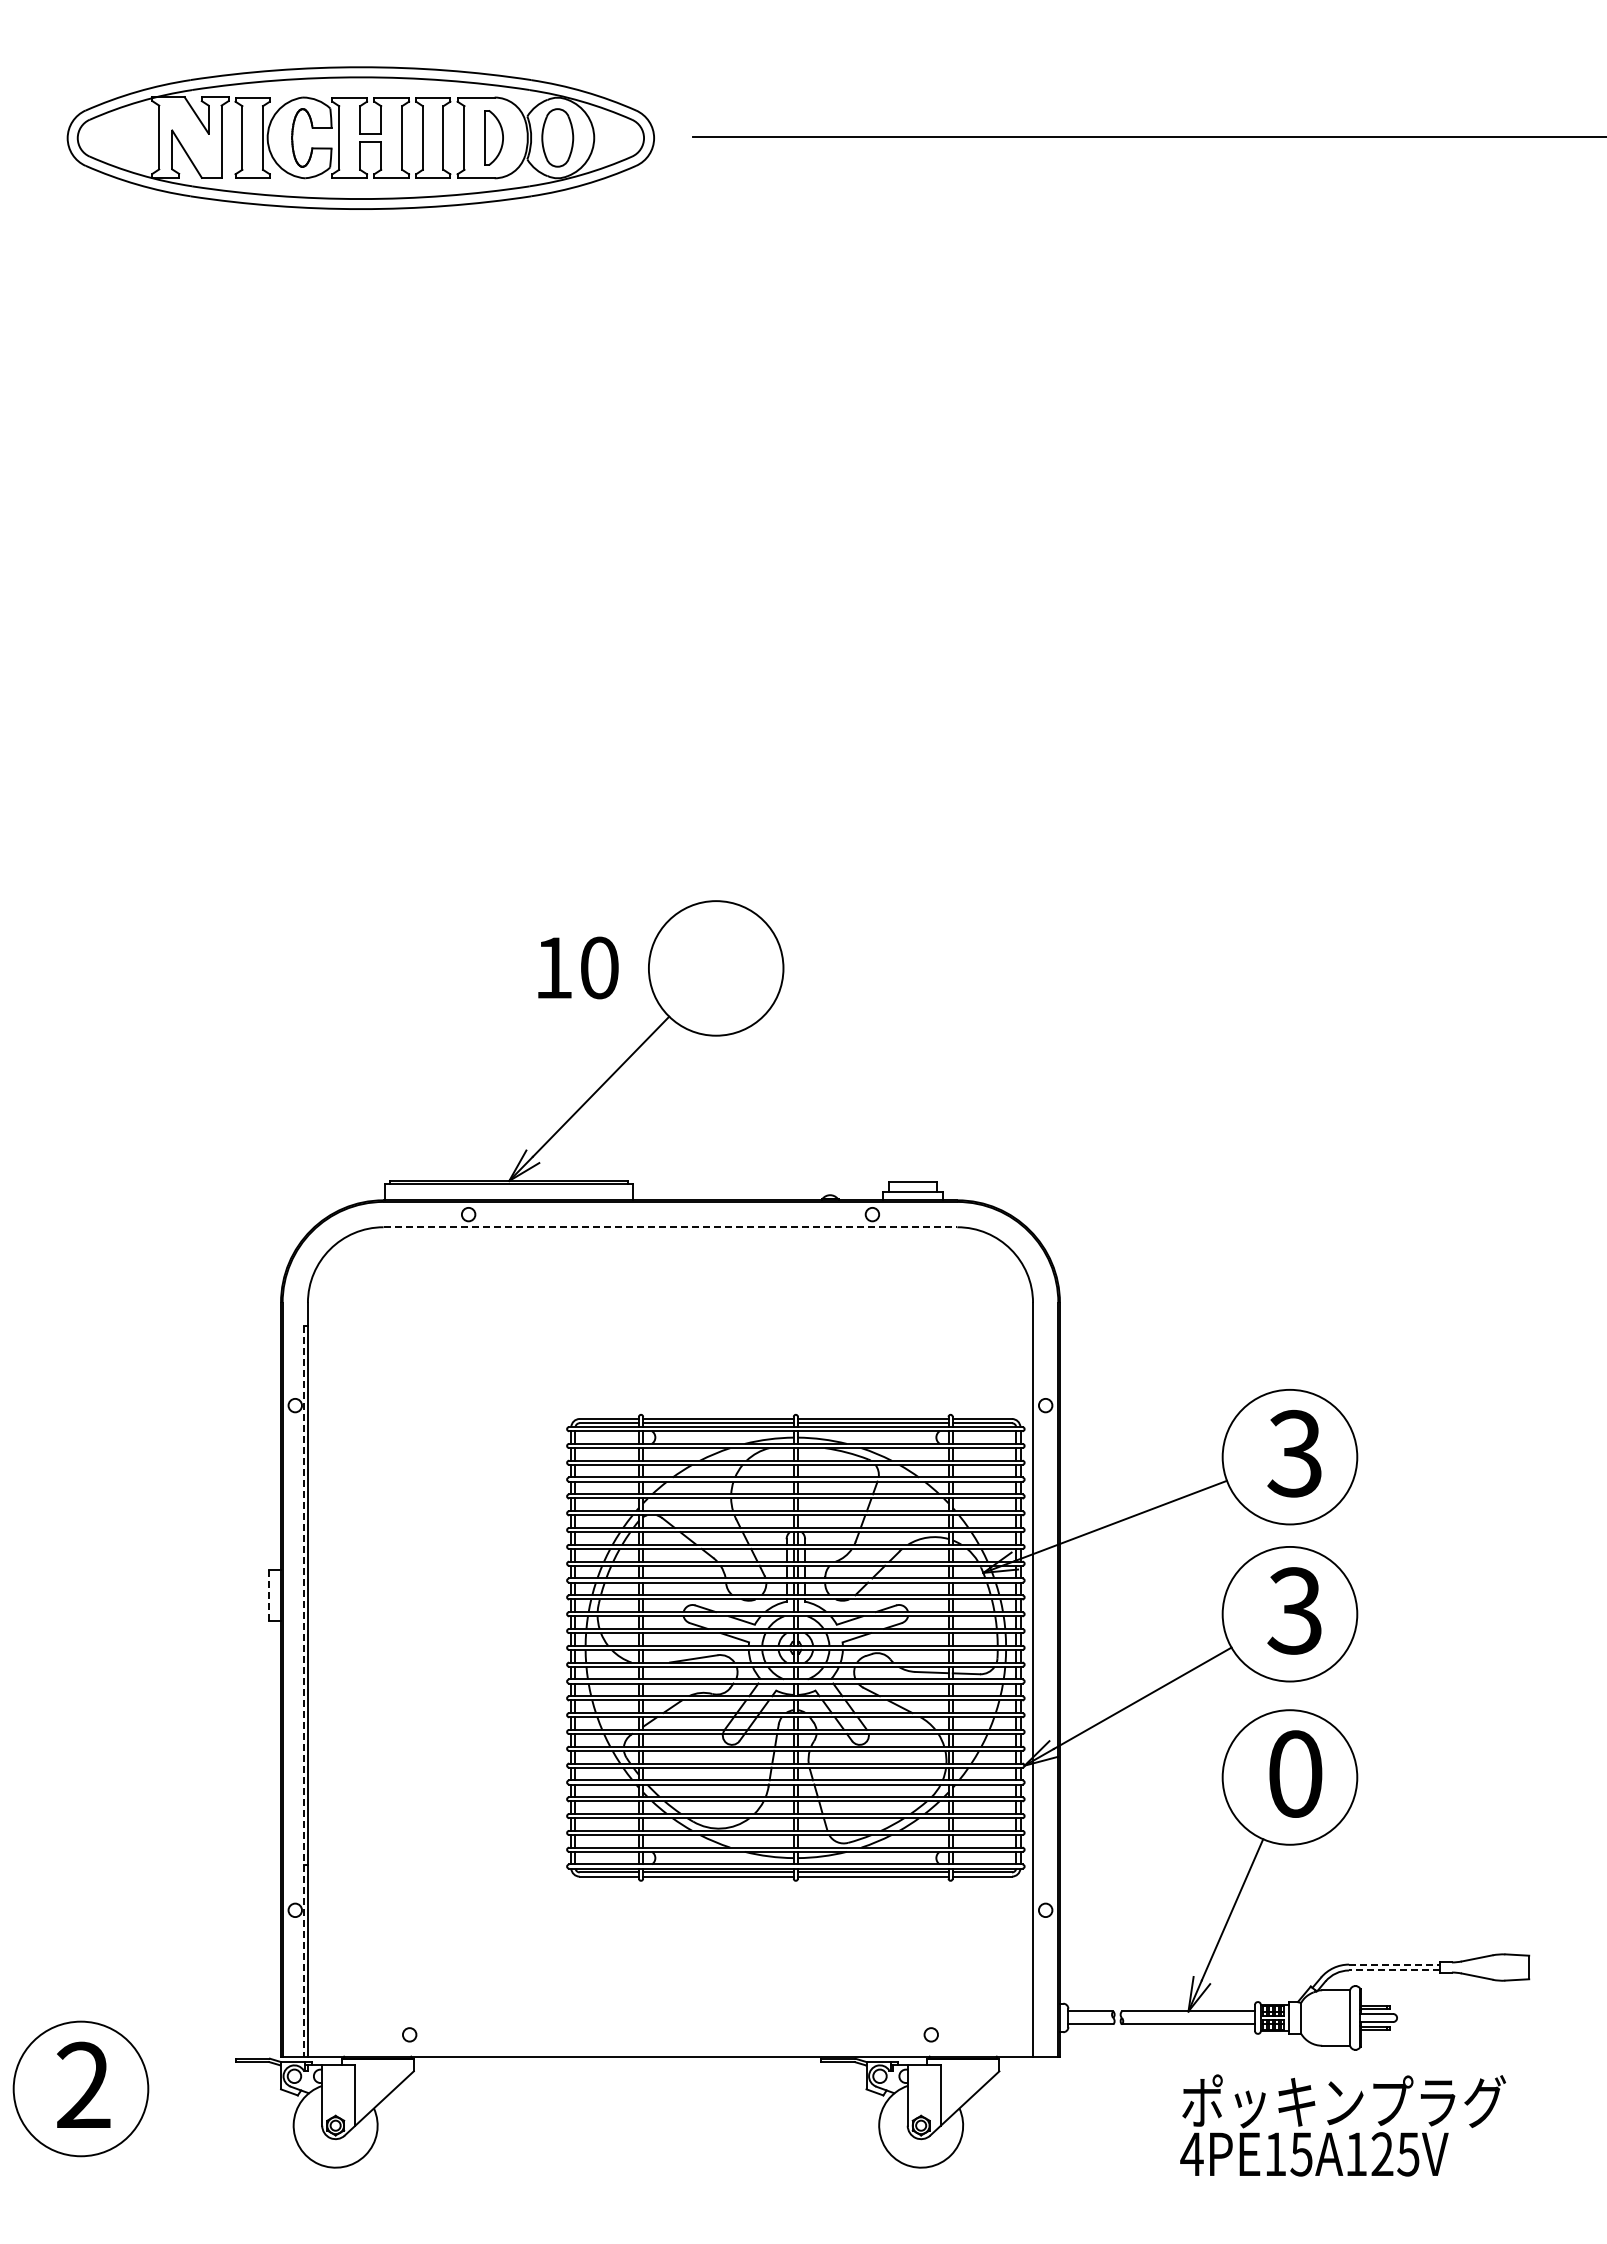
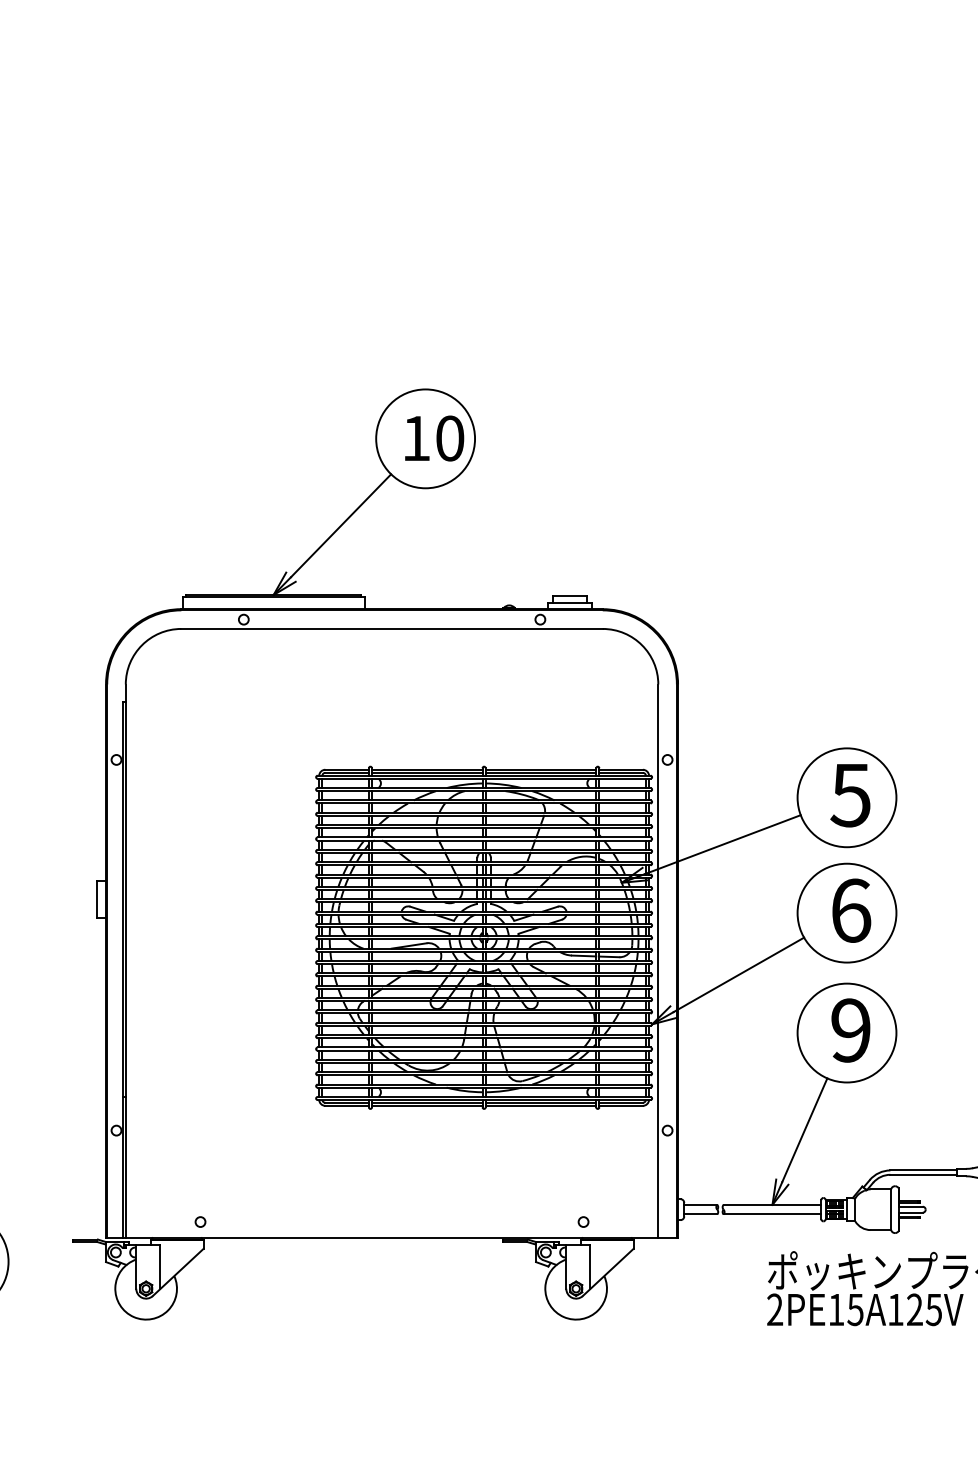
text: (578, 967) -> (434, 438), moved
line: (670, 1227) -> (392, 629), dashed -> solid
text: (1294, 1453) -> (850, 795), 3 -> 5
line: (269, 1596) -> (97, 900), dashed -> solid
text: (1294, 1610) -> (850, 910), 3 -> 6
line: (303, 1692) -> (122, 970), dashed -> solid
text: (1295, 1773) -> (851, 1030), 0 -> 9
line: (1395, 1964) -> (924, 1170), dashed -> solid
line: (1394, 1970) -> (923, 1174), dashed -> solid
text: (1191, 2153) -> (774, 1309), 4PE15A125V -> 2PE15A125V

